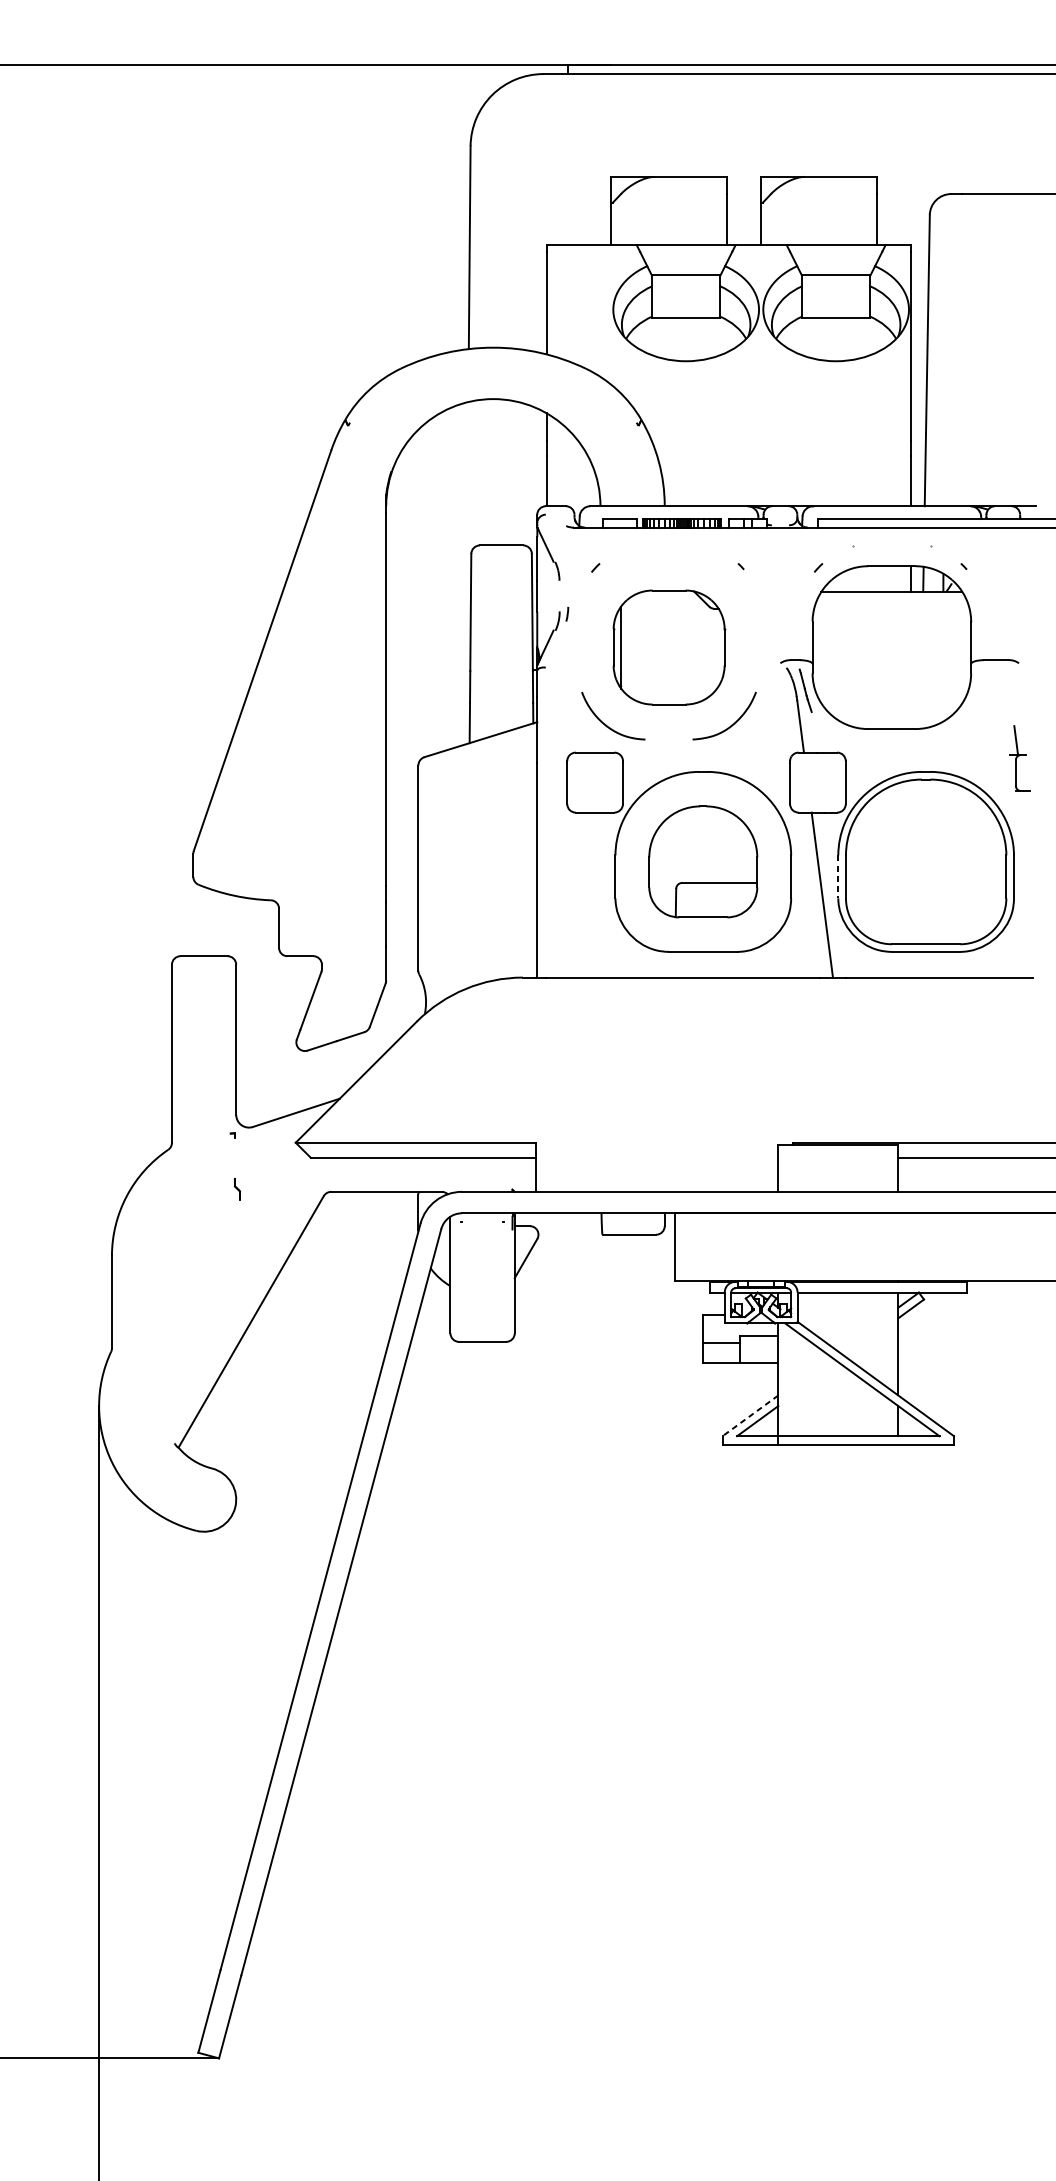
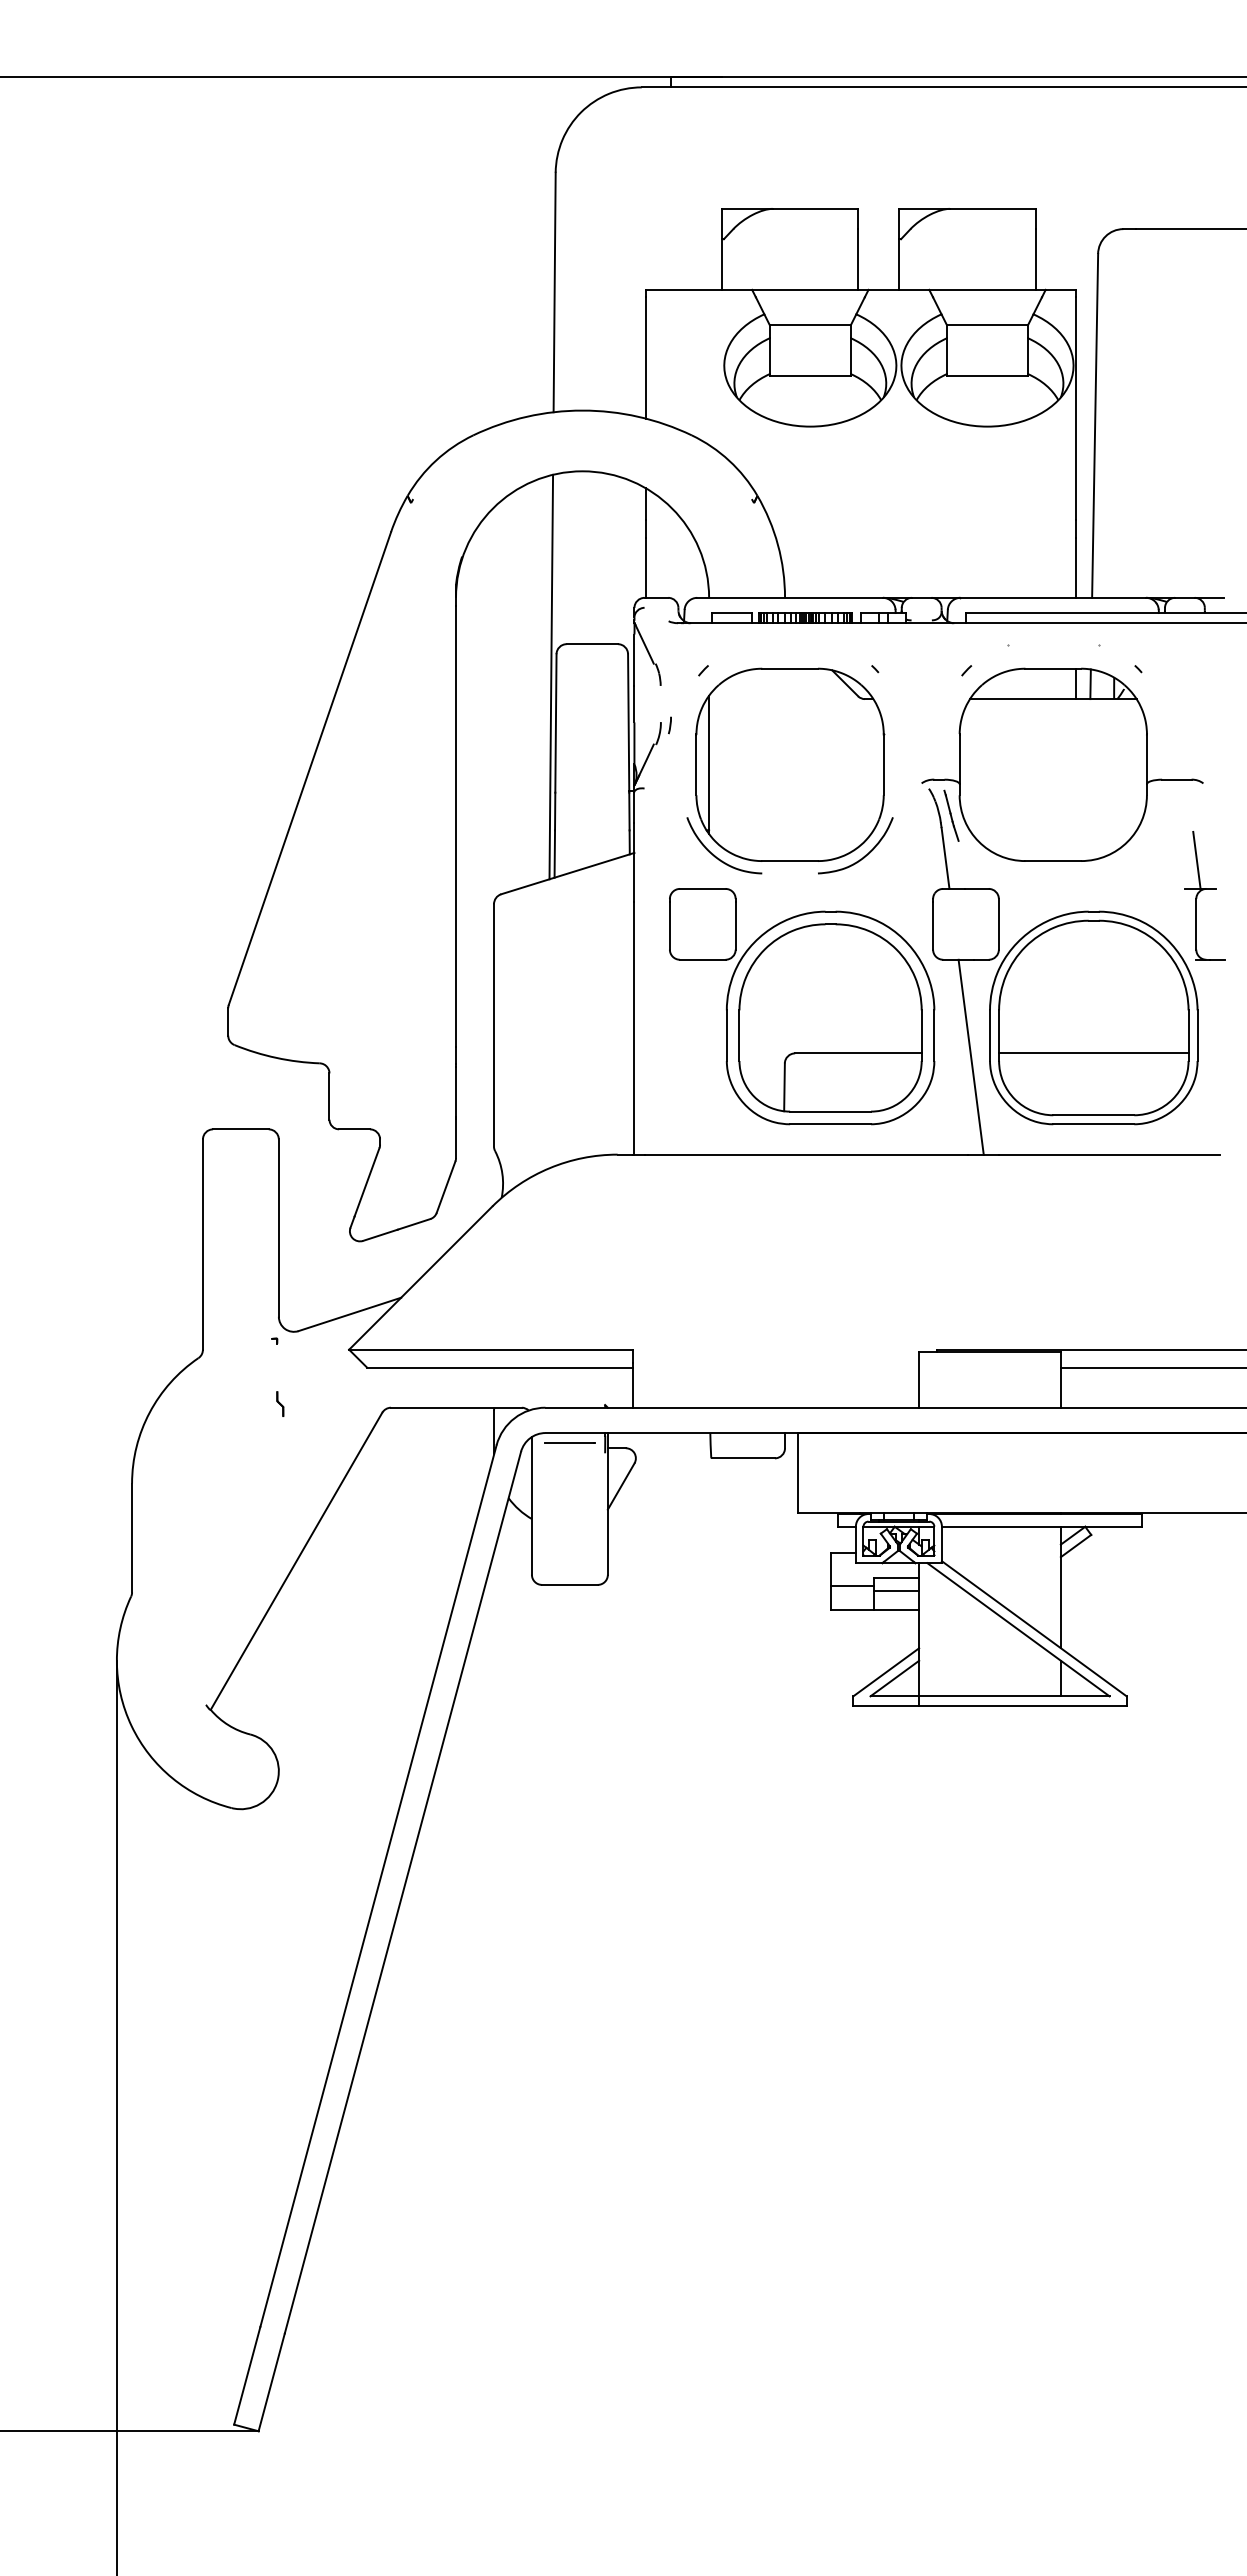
line: (467, 572) -> (551, 676), added
part: (669, 647) -> (790, 764), size x1.43
part: (1019, 758) -> (1204, 895), size x1.67
part: (703, 861) -> (830, 1017), size x1.43
line: (838, 877) -> (990, 1036), dashed -> solid
line: (925, 891) -> (1093, 1053), added
line: (482, 1222) -> (569, 1443), added
line: (759, 1346) -> (896, 1590), added
line: (750, 1416) -> (886, 1672), dashed -> solid

